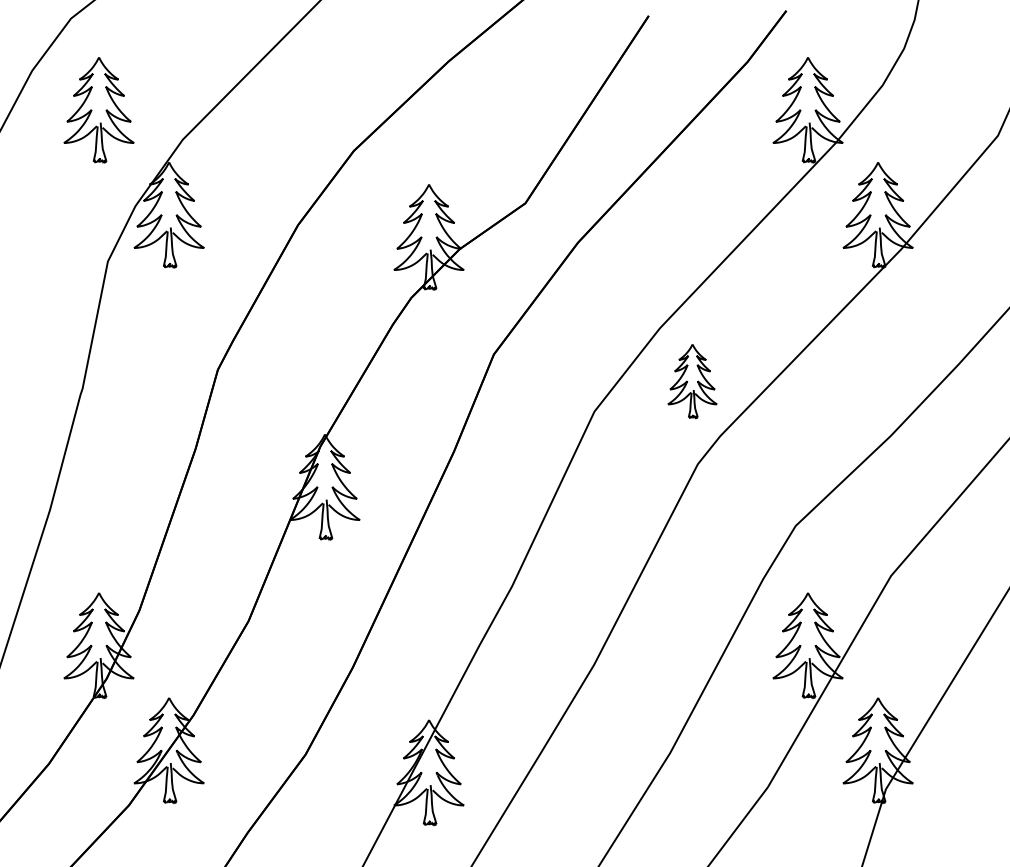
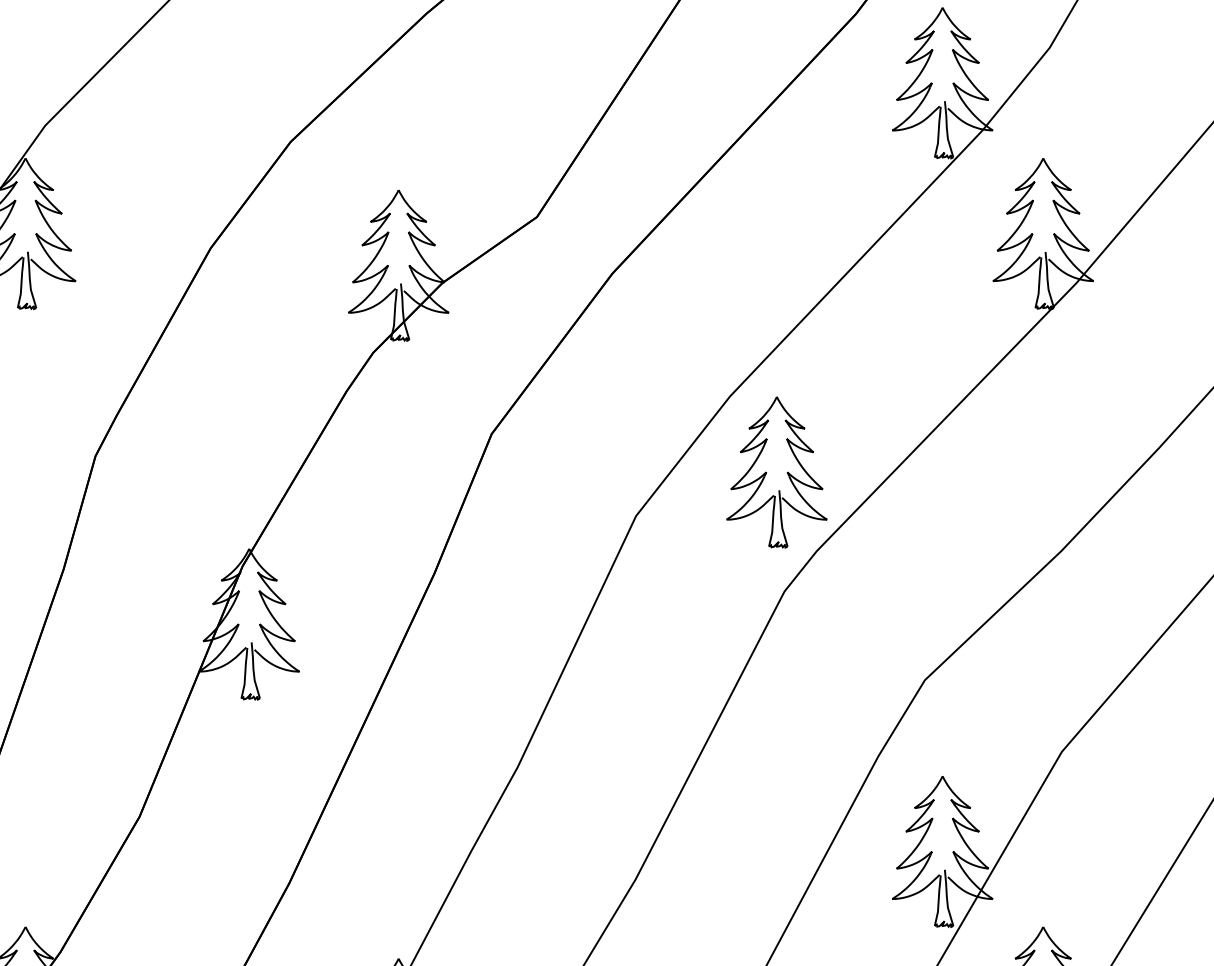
part: (692, 381) -> (776, 472), size x1.43

